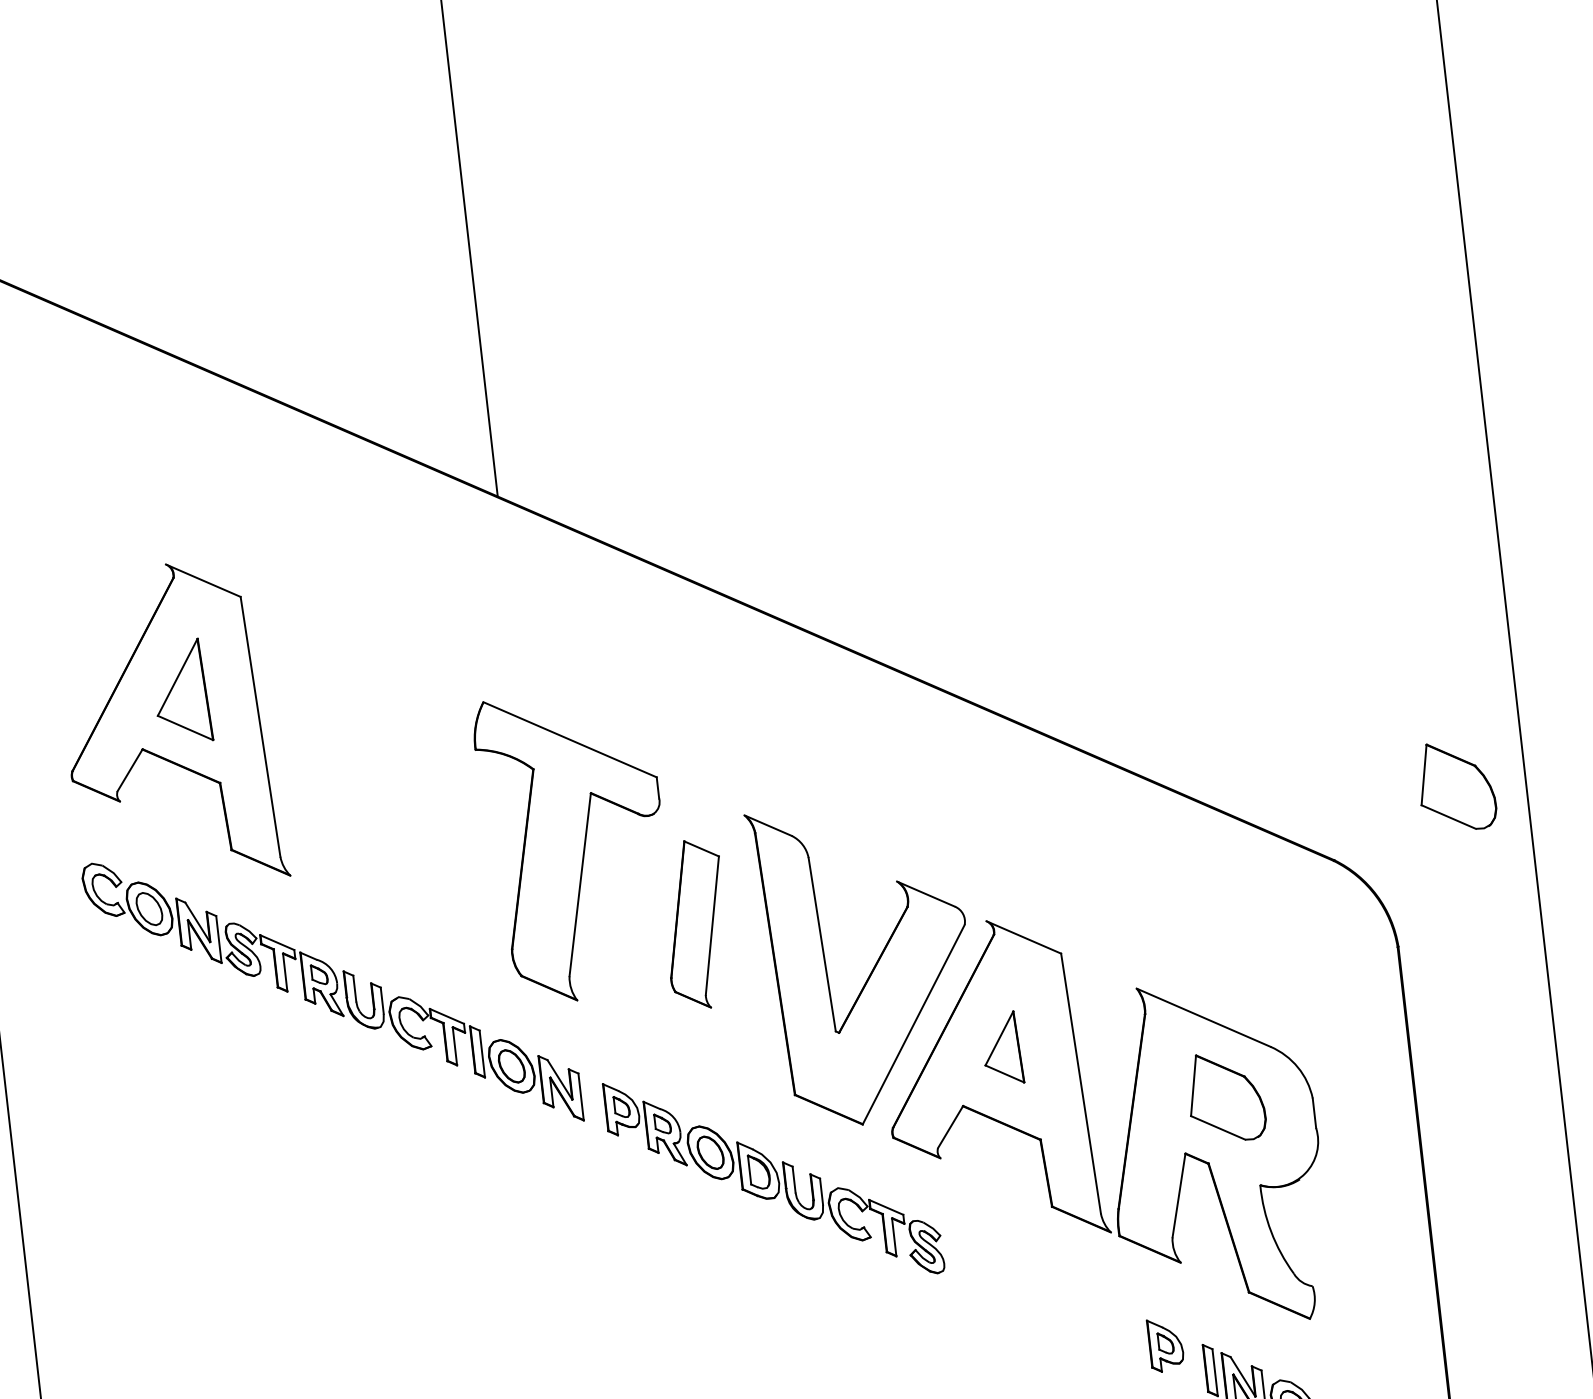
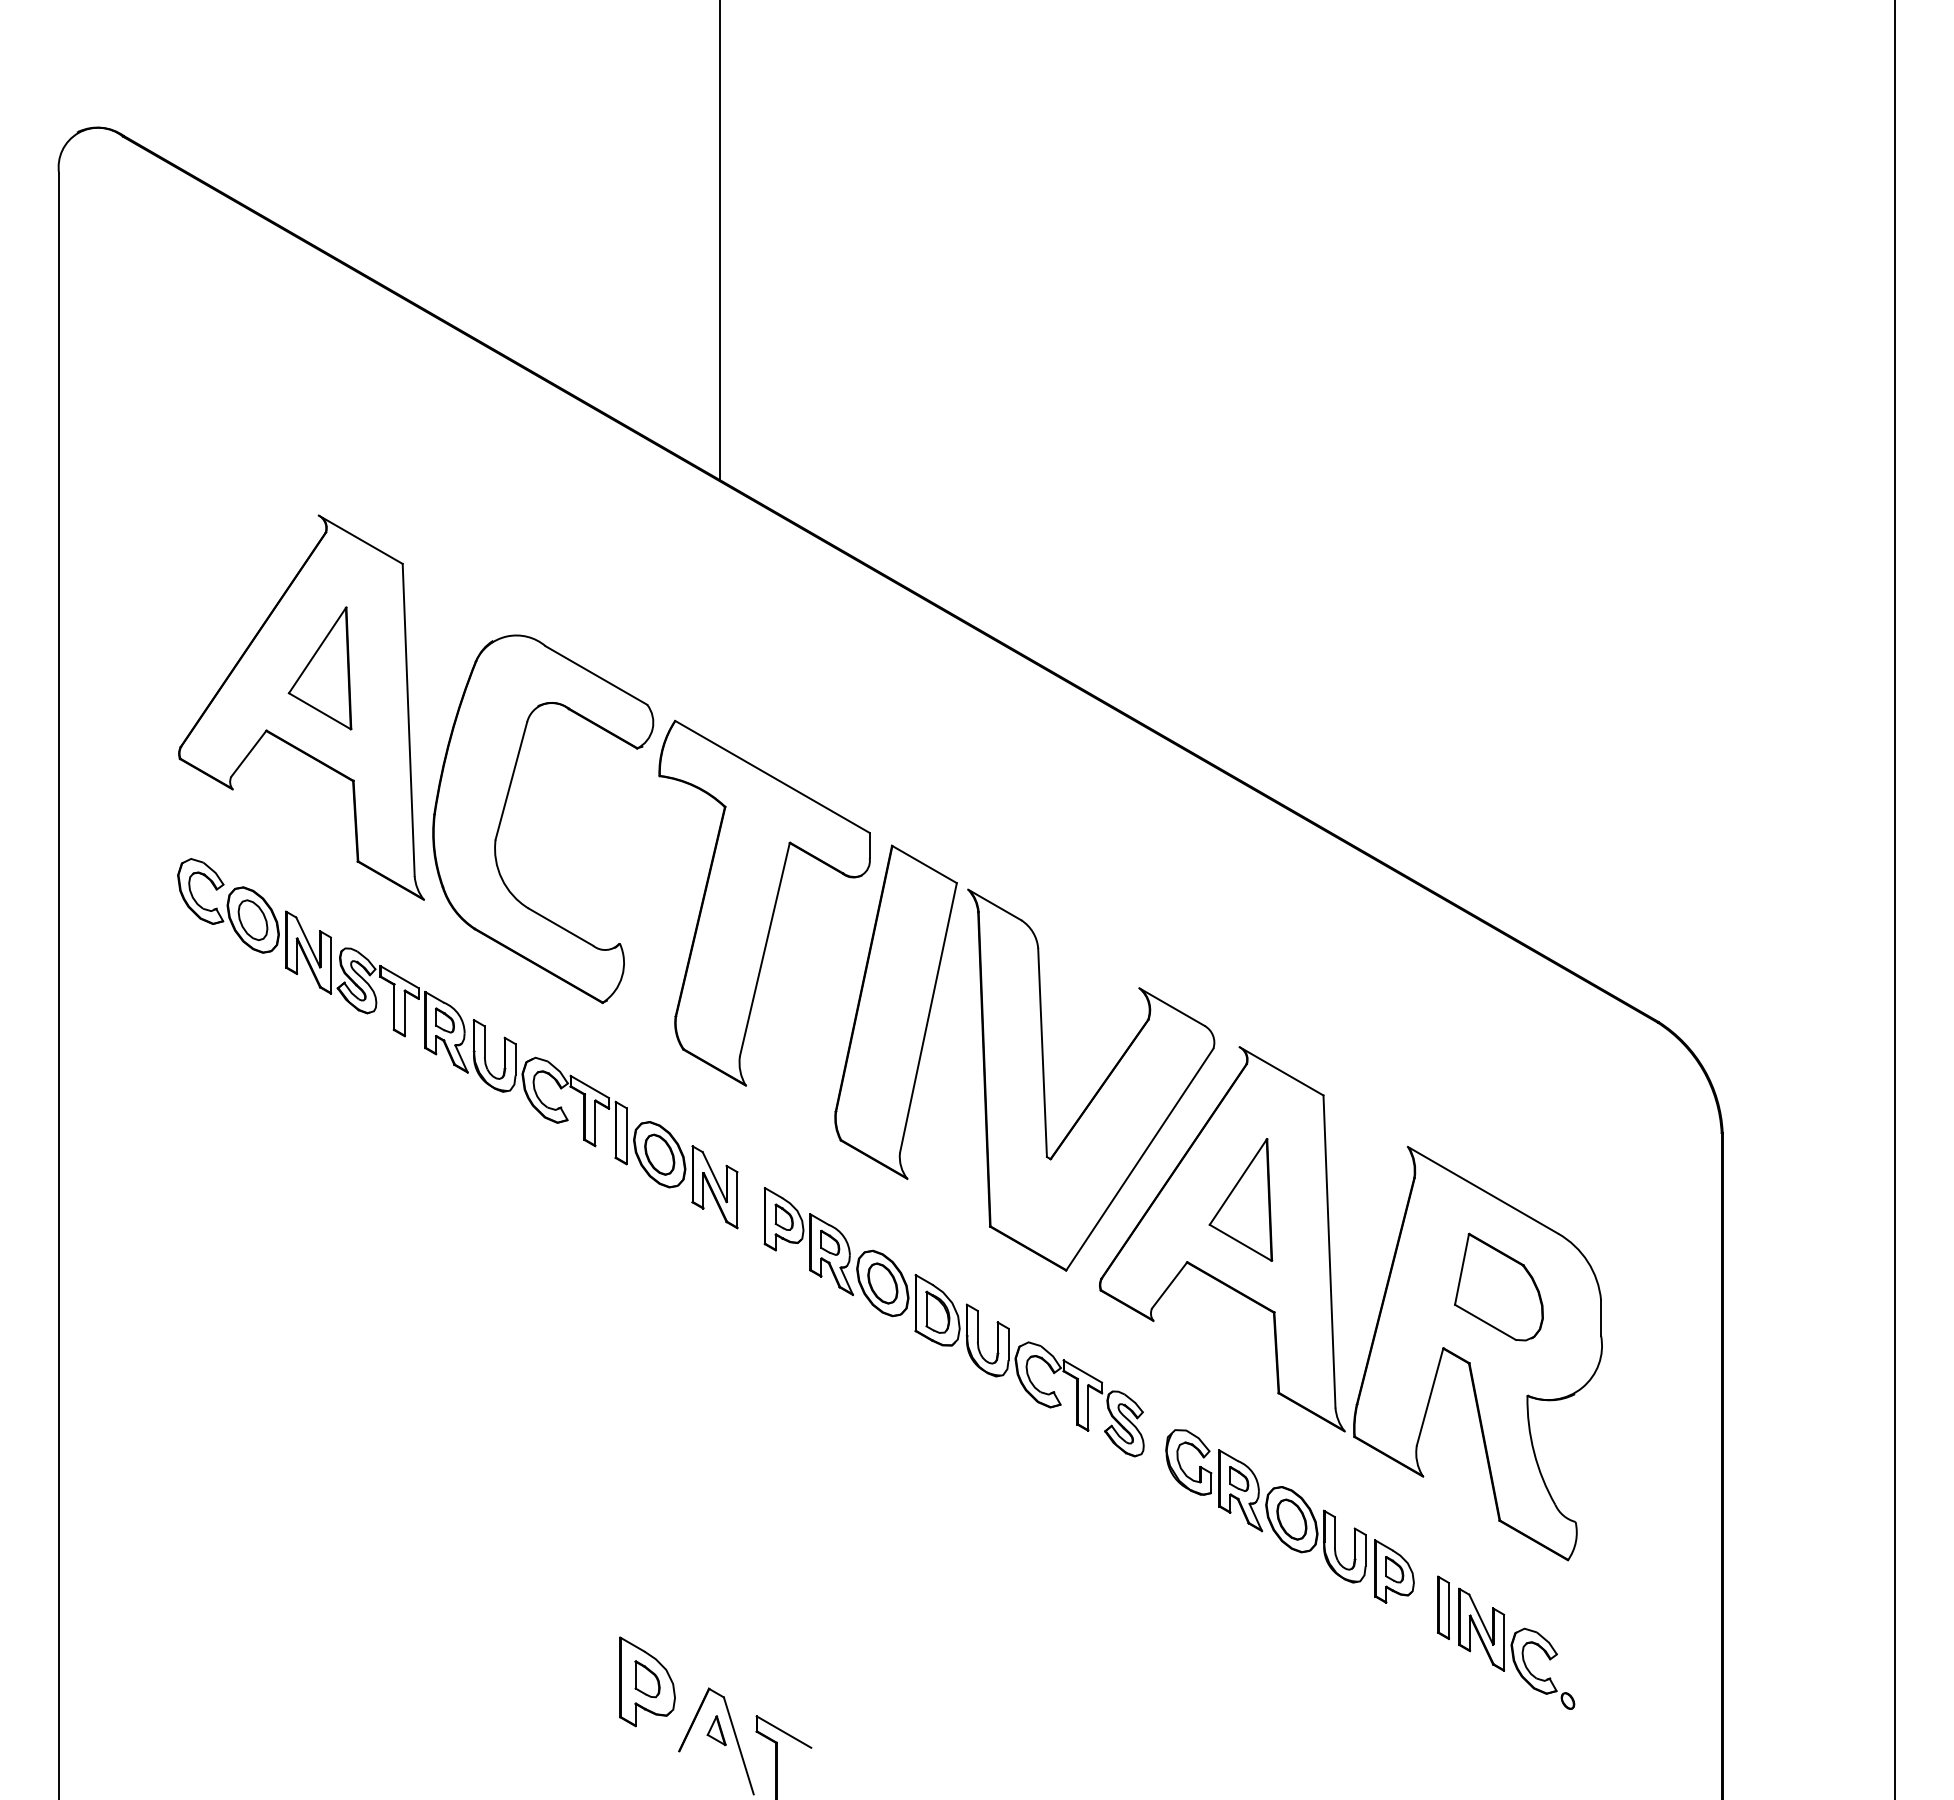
part: (1456, 785) -> (1812, 950), removed
part: (349, 794) -> (504, 811), added
part: (695, 924) -> (895, 1011), size x1.67
part: (1001, 1048) -> (1240, 1199), size x1.43
part: (1051, 1302) -> (1265, 1506), added

